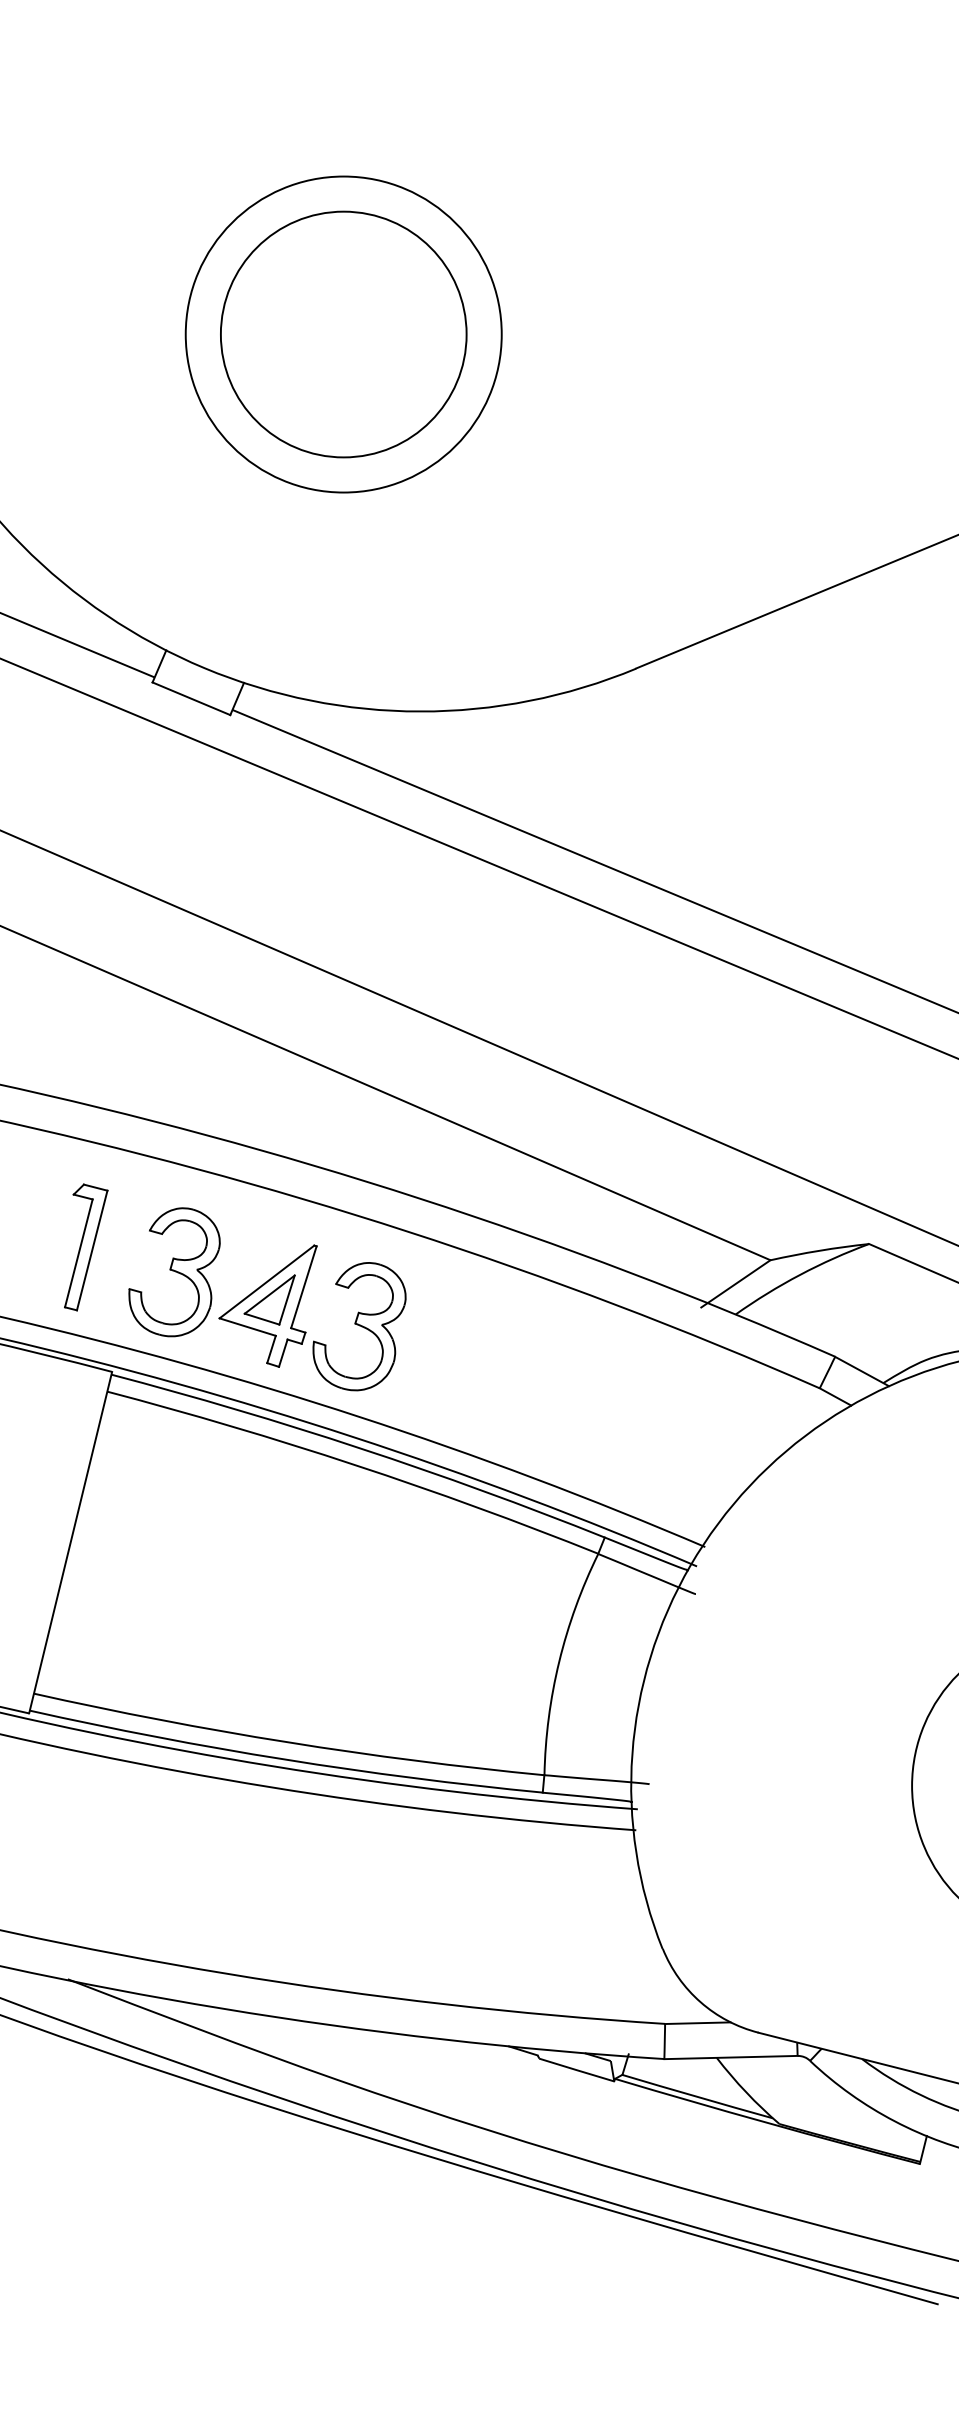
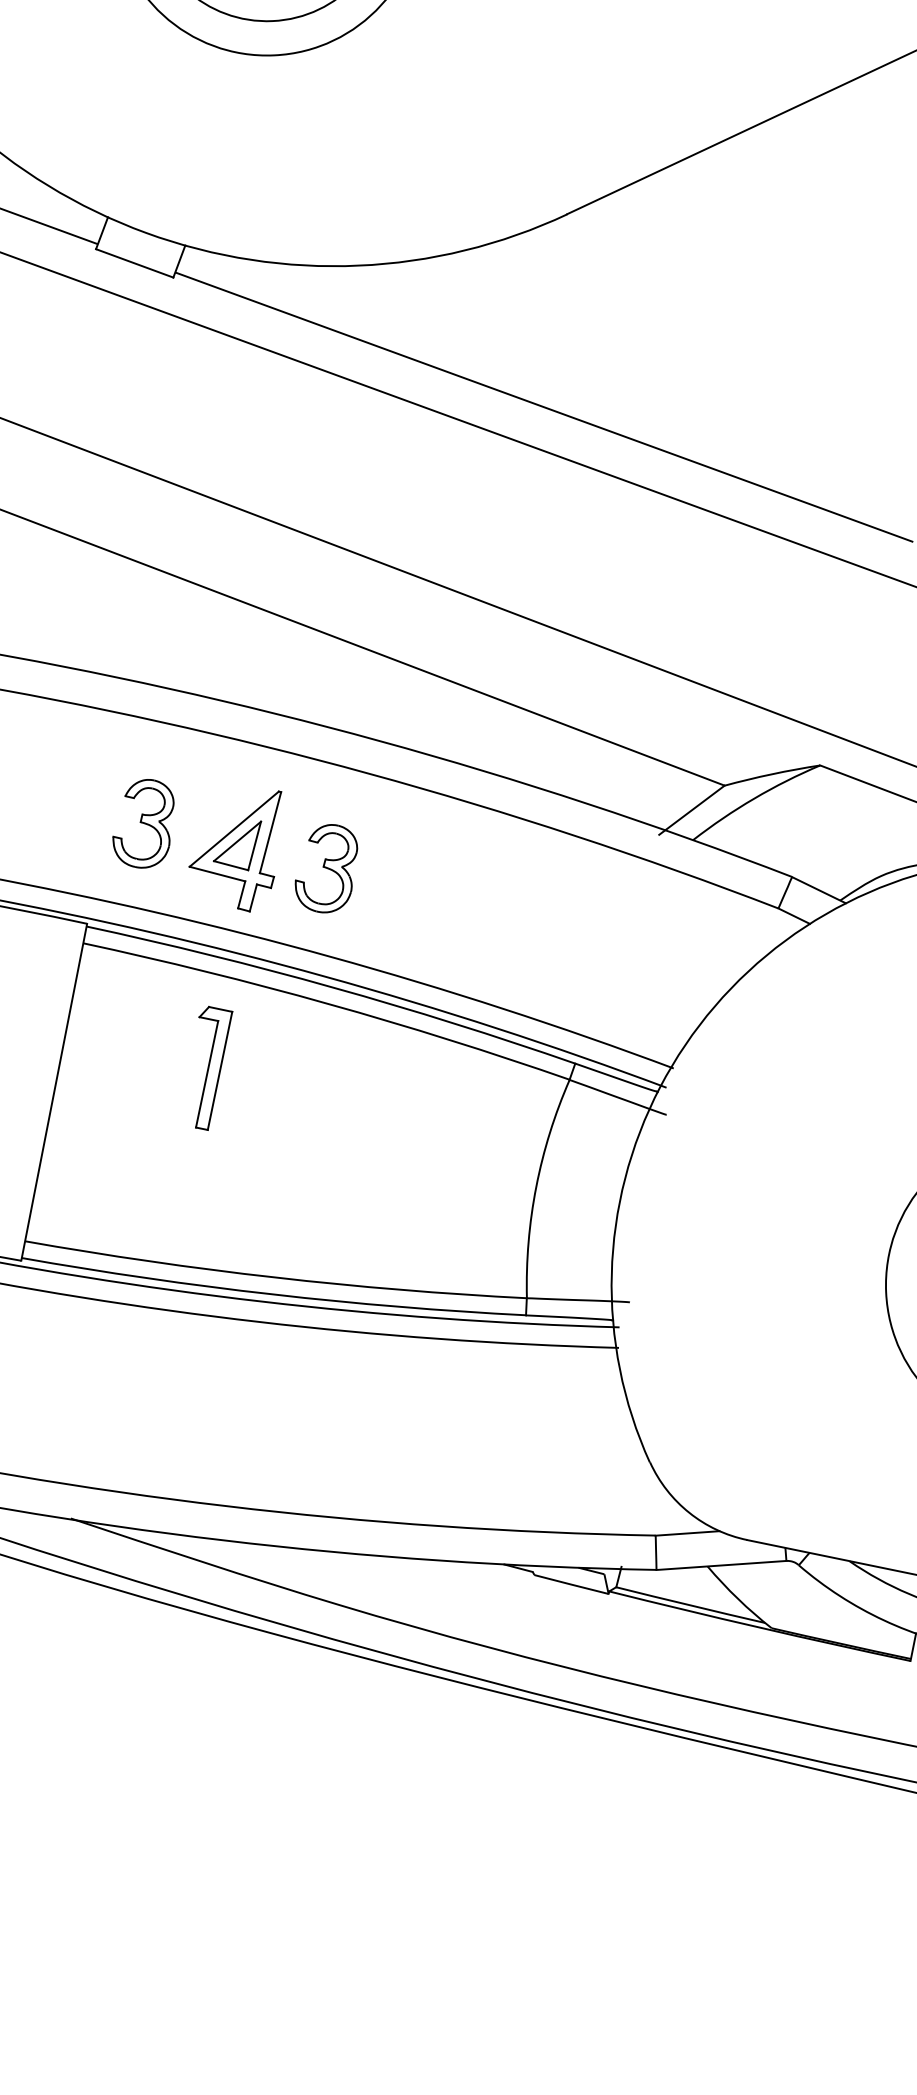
part: (86, 1247) -> (214, 1068), moved
part: (174, 1272) -> (143, 824), size x0.7
part: (359, 1326) -> (326, 868), size x0.7

